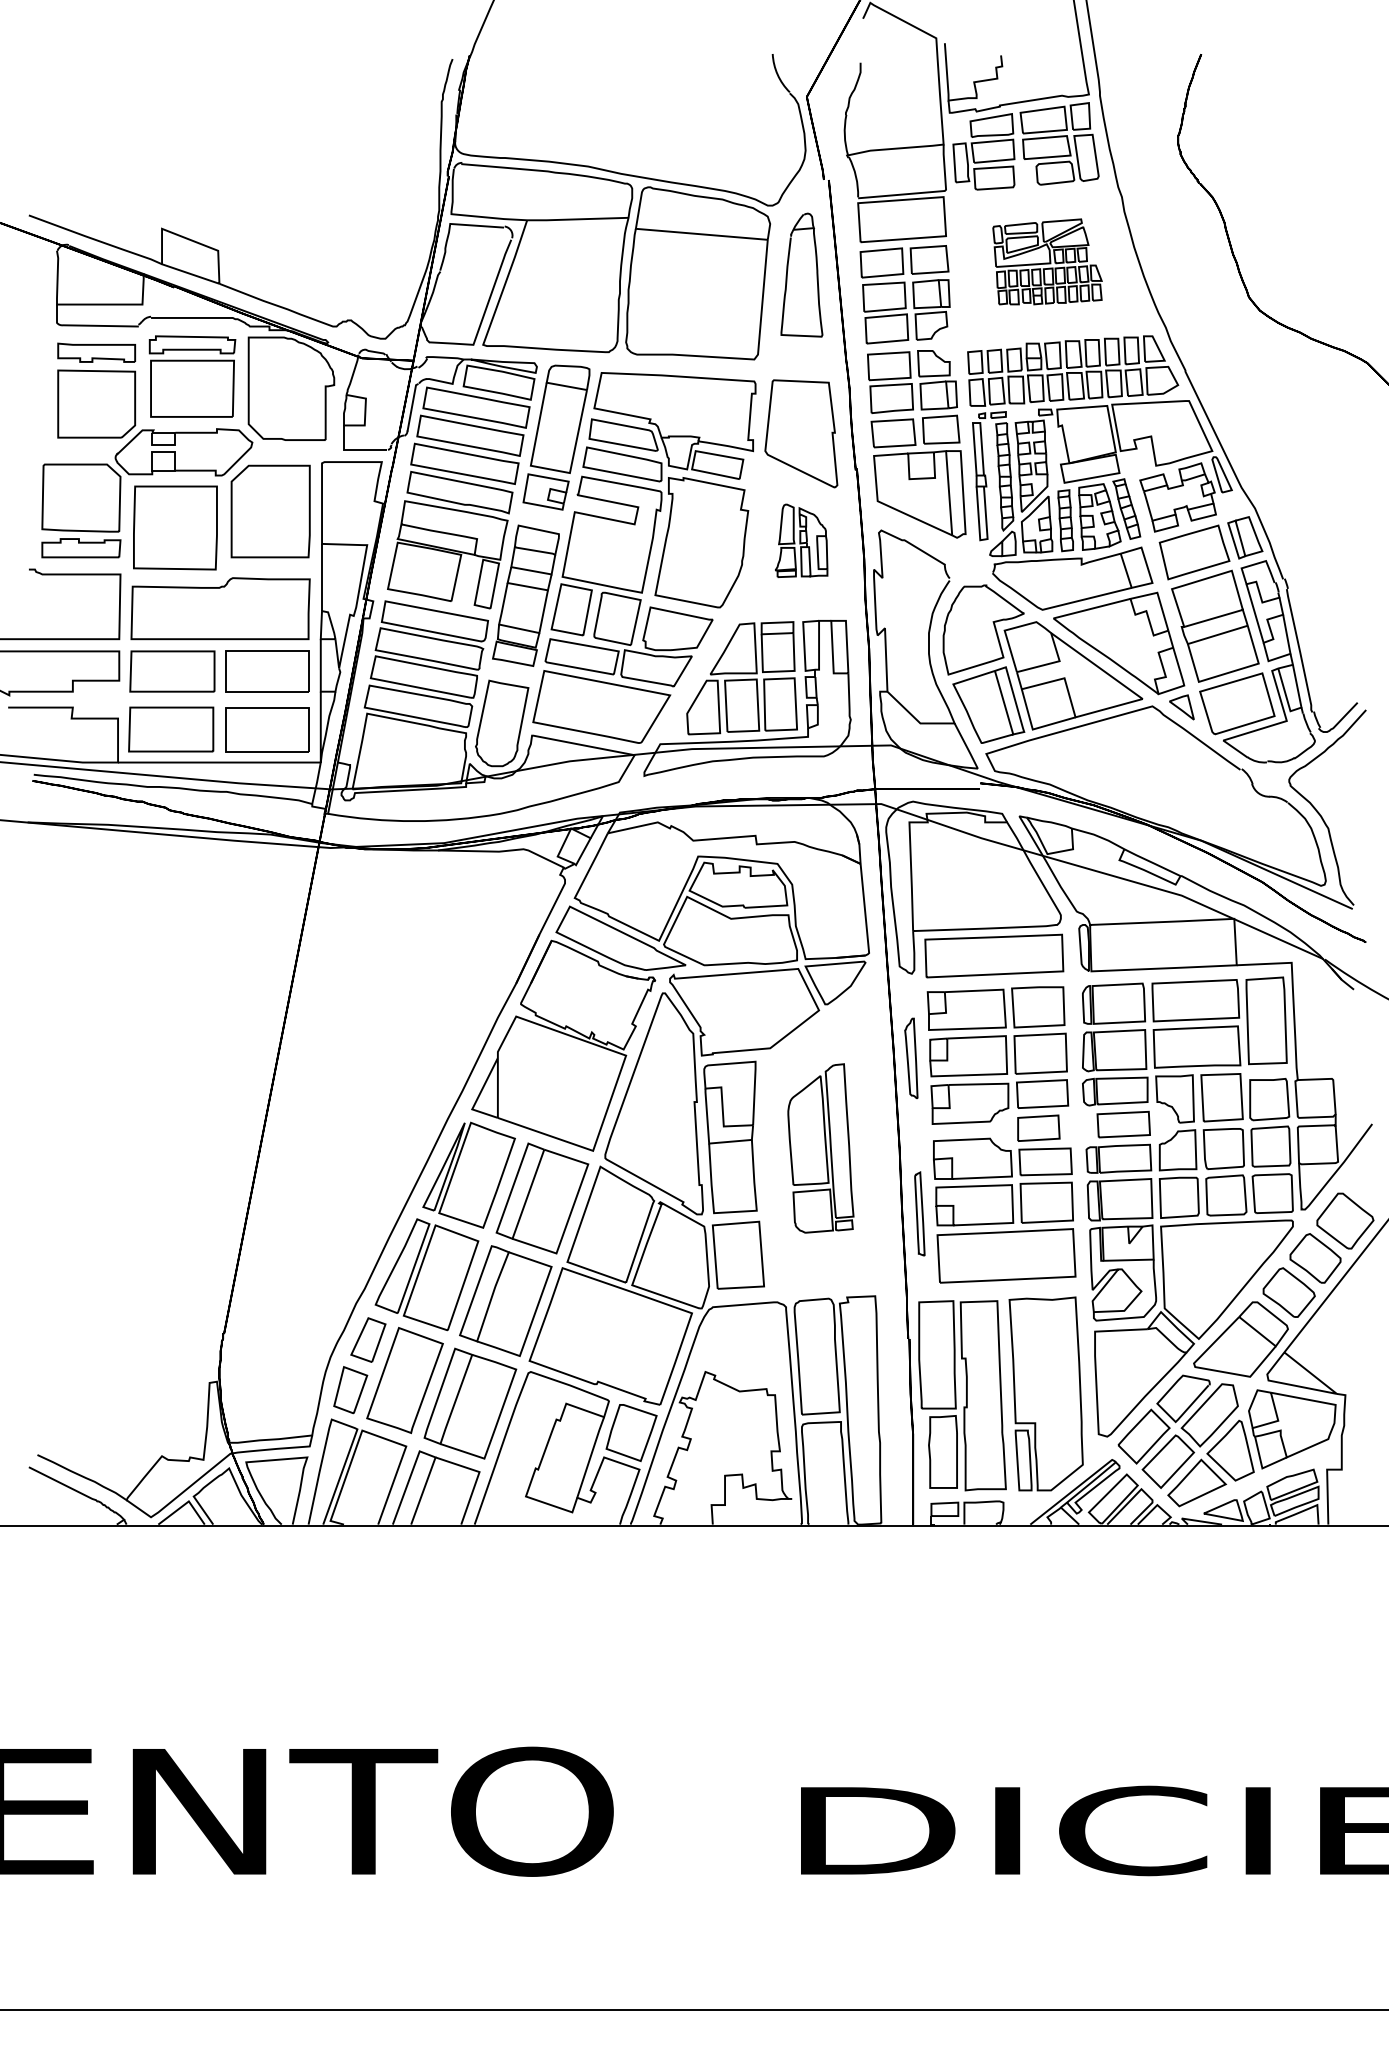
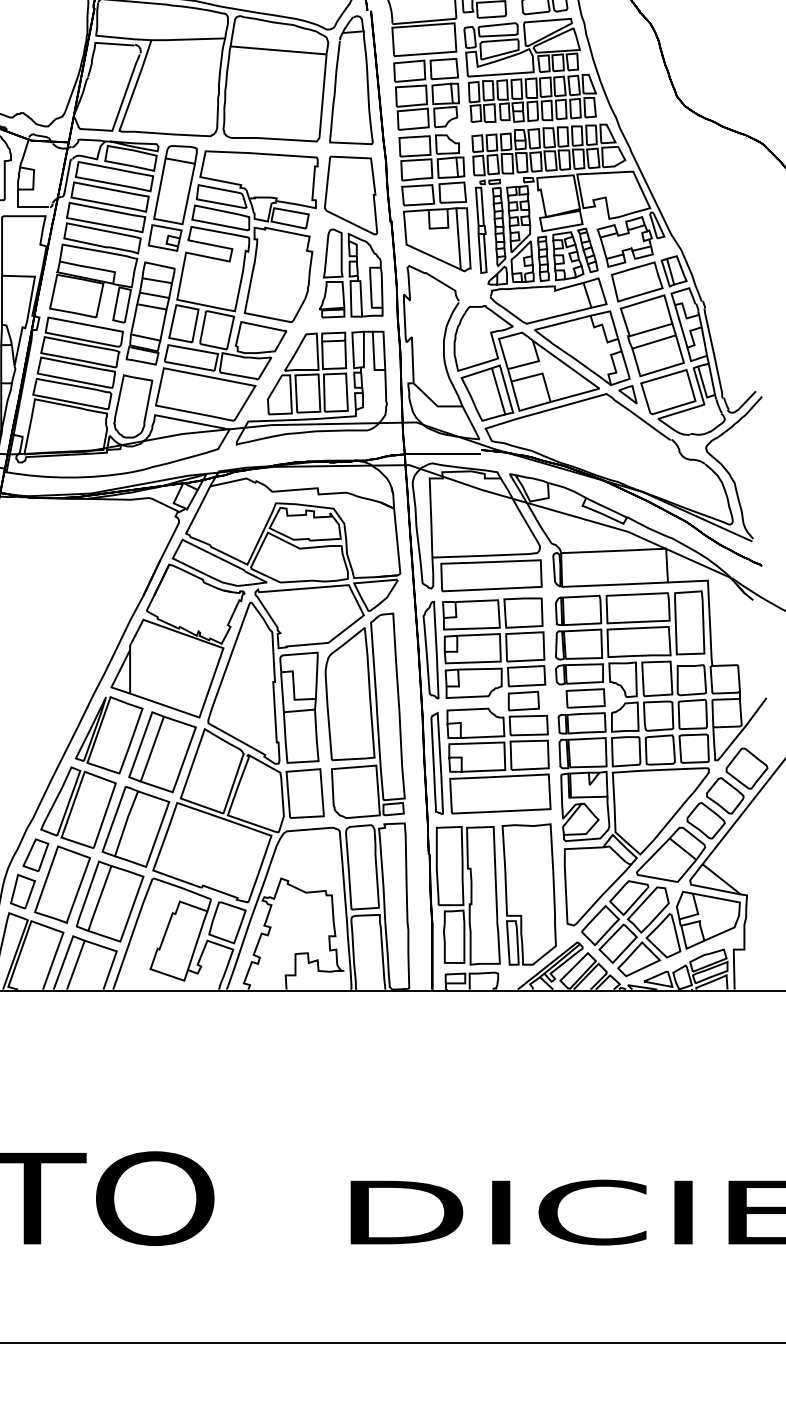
part: (1047, 261) -> (530, 70), size x1.67
part: (801, 274) -> (351, 79), size x1.43
part: (801, 540) -> (351, 273), size x1.67
part: (911, 1058) -> (431, 650), size x1.67
part: (820, 1148) -> (364, 715), size x1.67
part: (919, 1213) -> (437, 763), size x1.67

